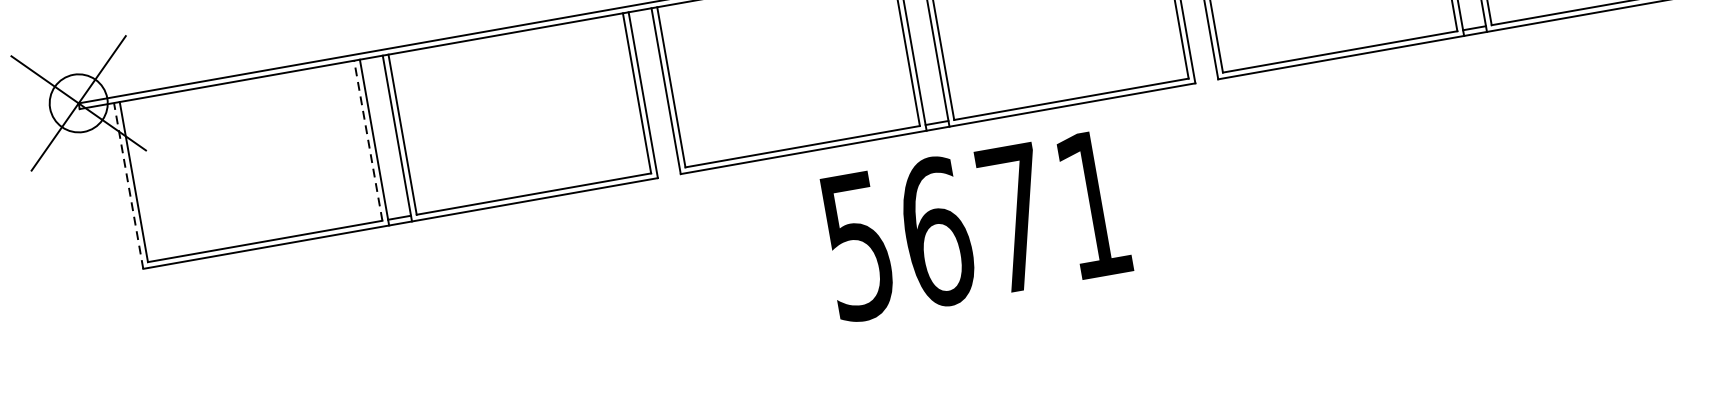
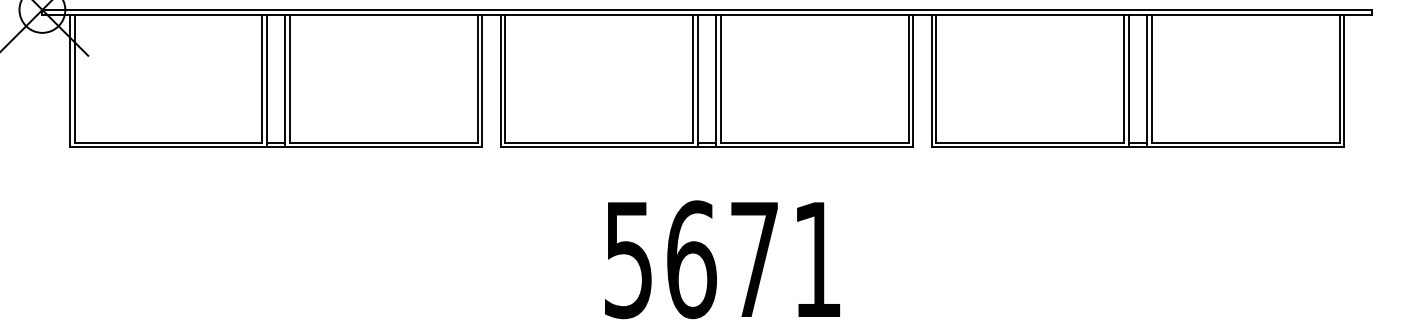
line: (368, 140) -> (262, 78), dashed -> solid
line: (128, 185) -> (69, 80), dashed -> solid
text: (975, 225) -> (722, 259), moved

